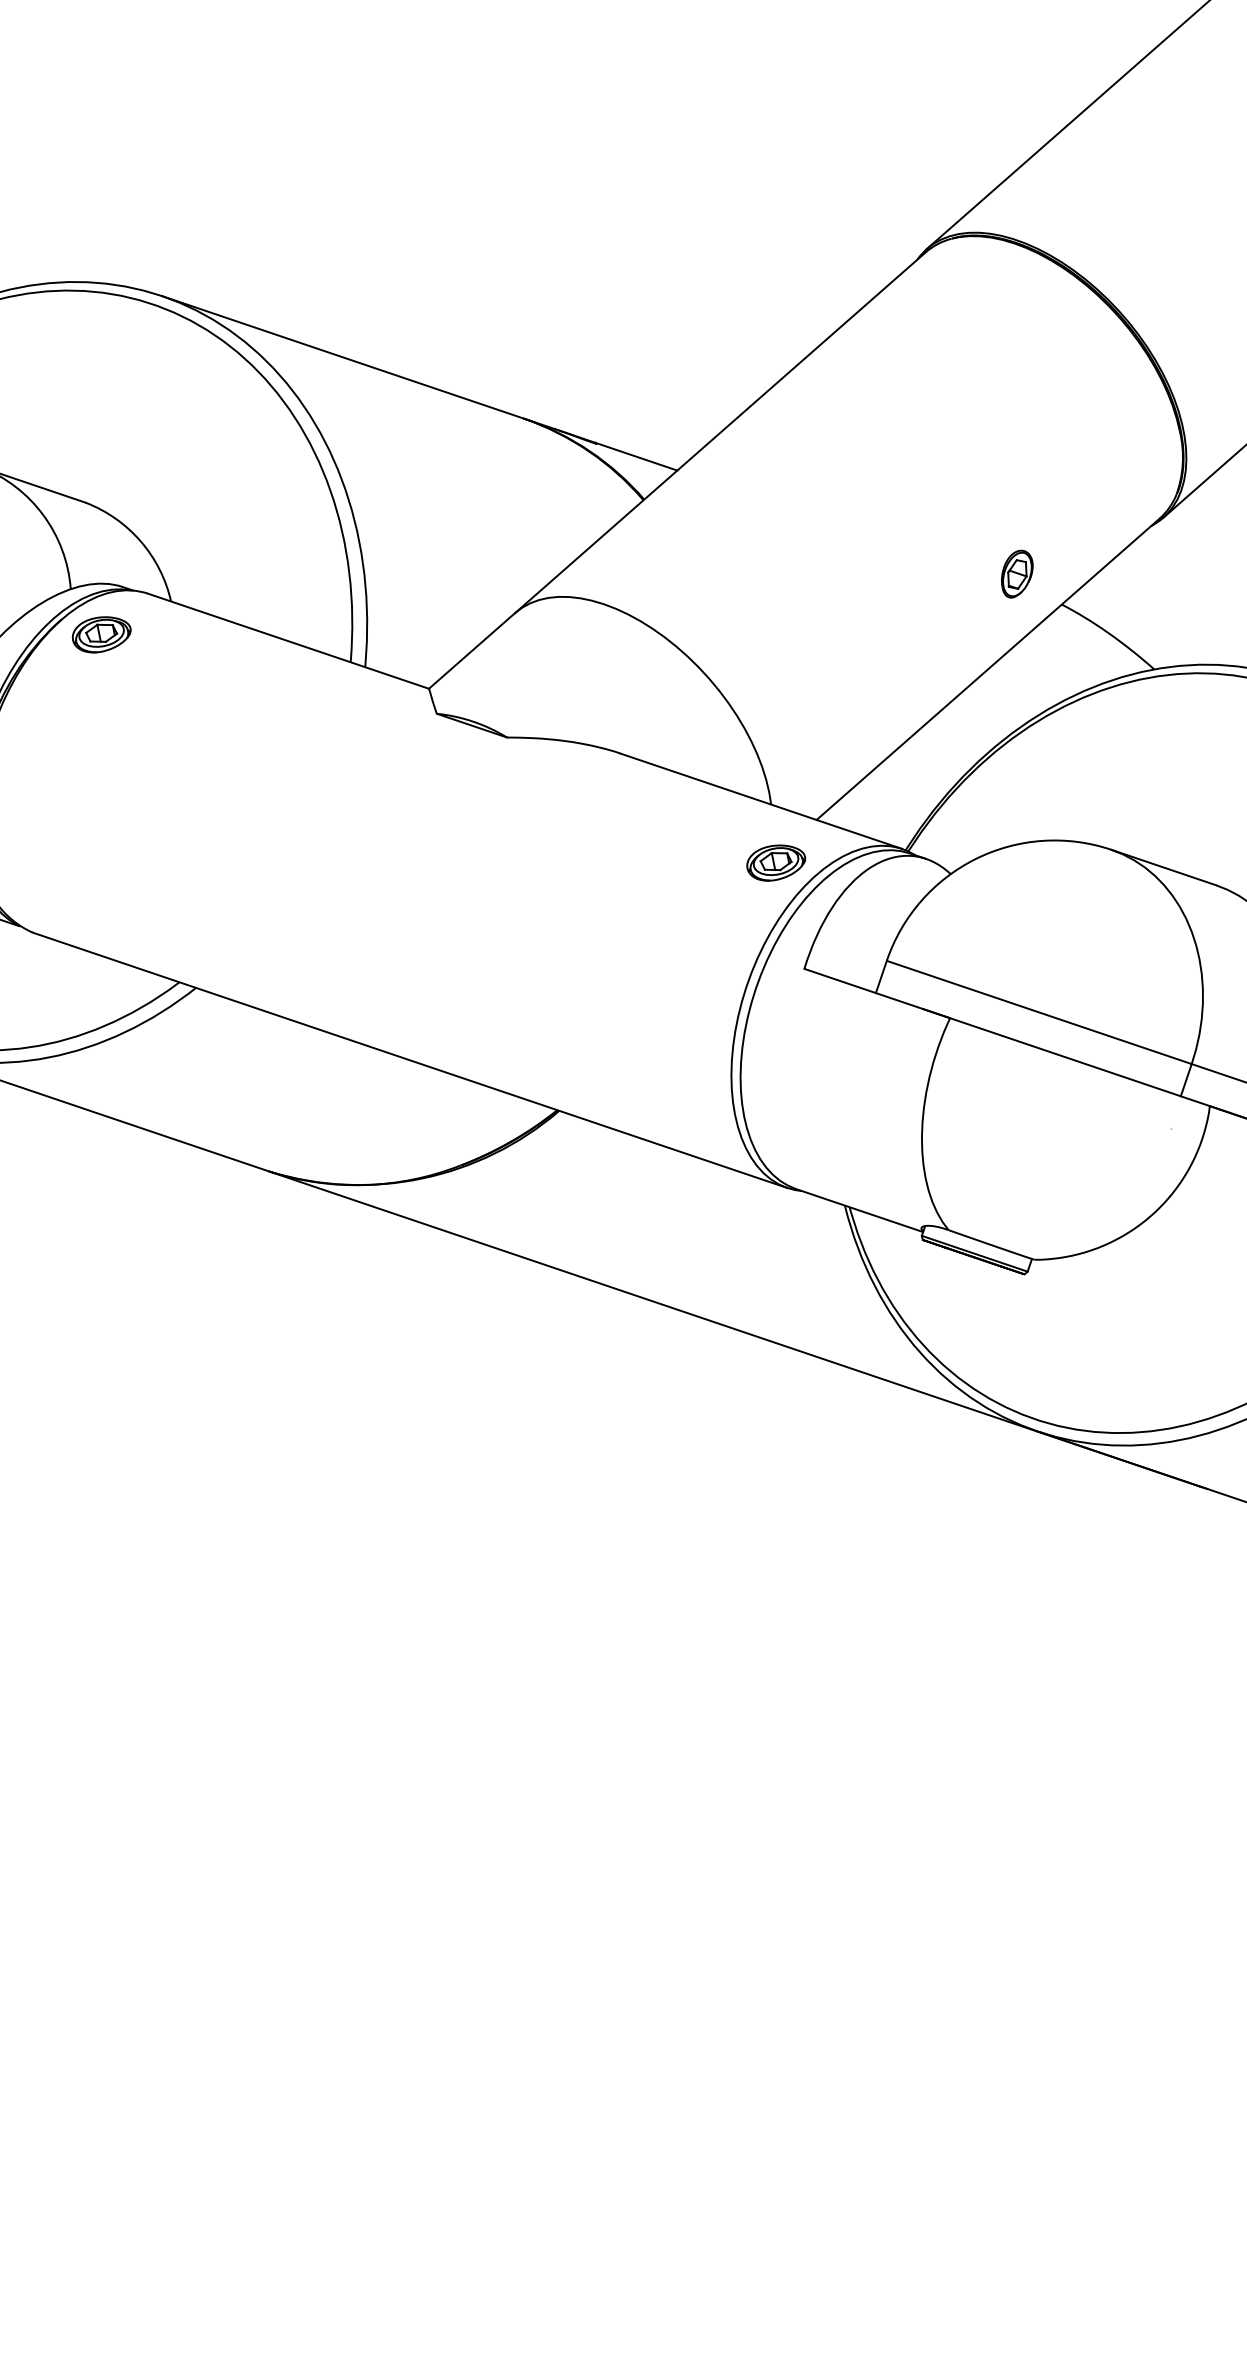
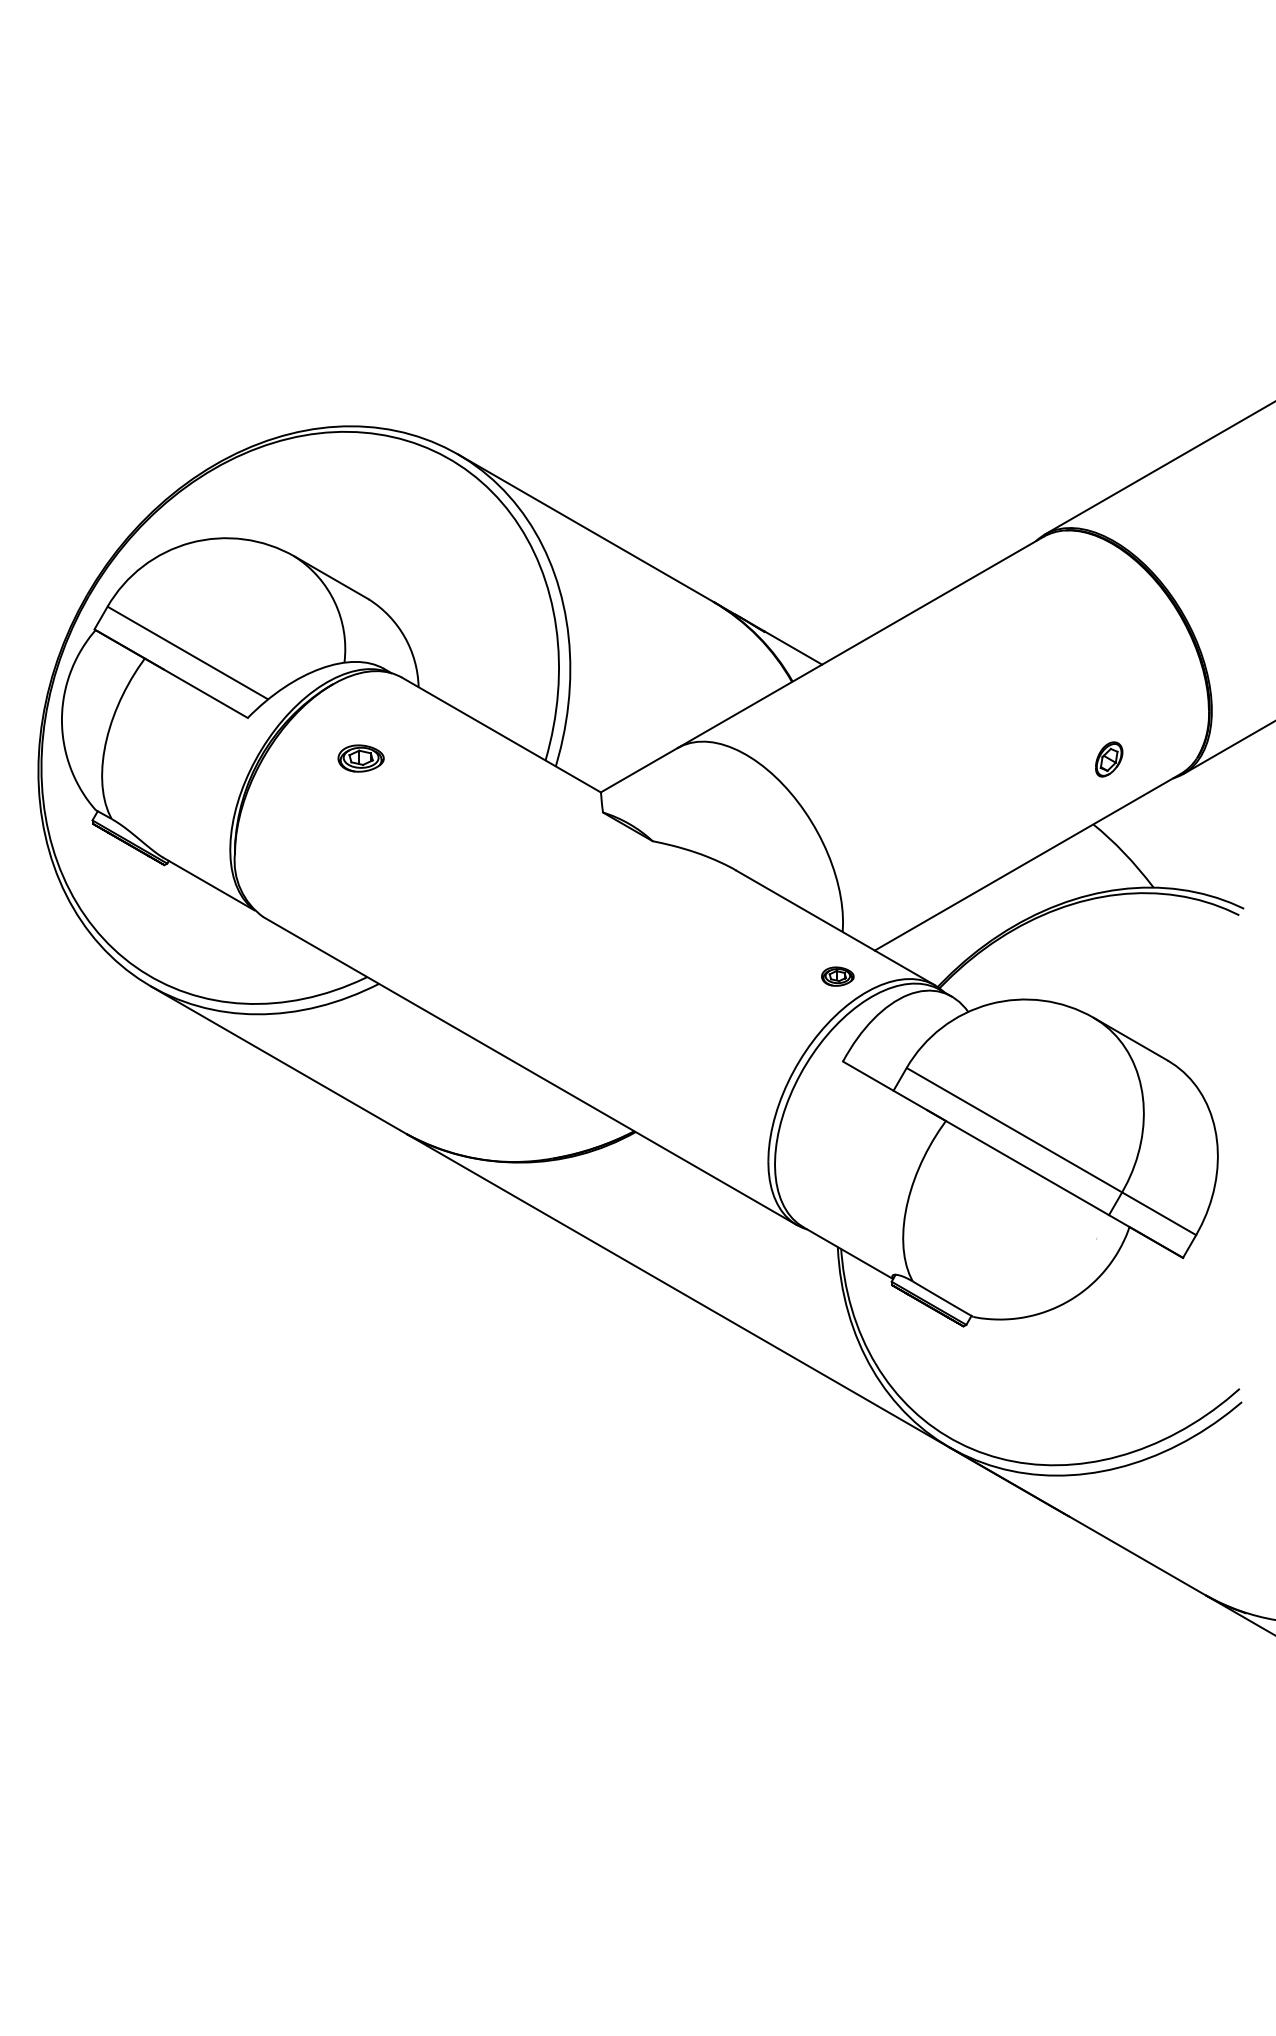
part: (1017, 573) -> (1109, 759), moved
part: (100, 634) -> (360, 758), moved
part: (775, 862) -> (837, 976), size x0.7

